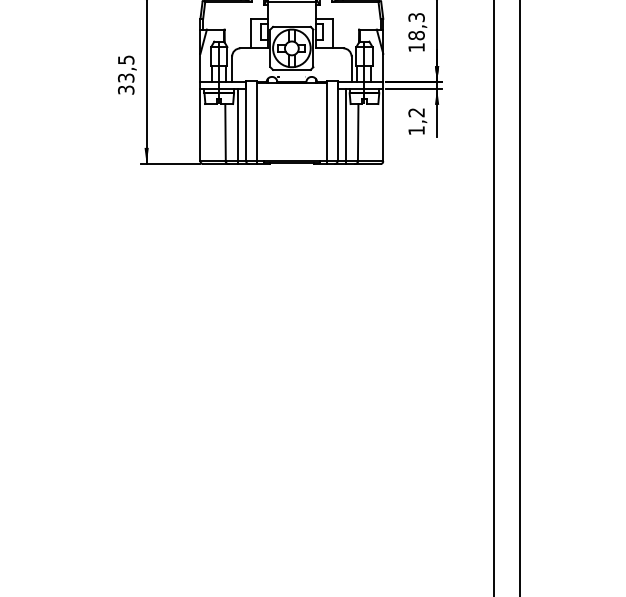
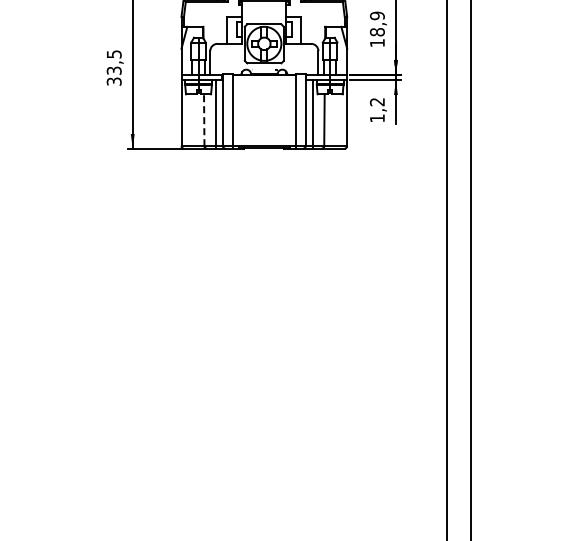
text: (416, 17) -> (377, 15), 18,3 -> 18,9
line: (225, 132) -> (204, 120), solid -> dashed

